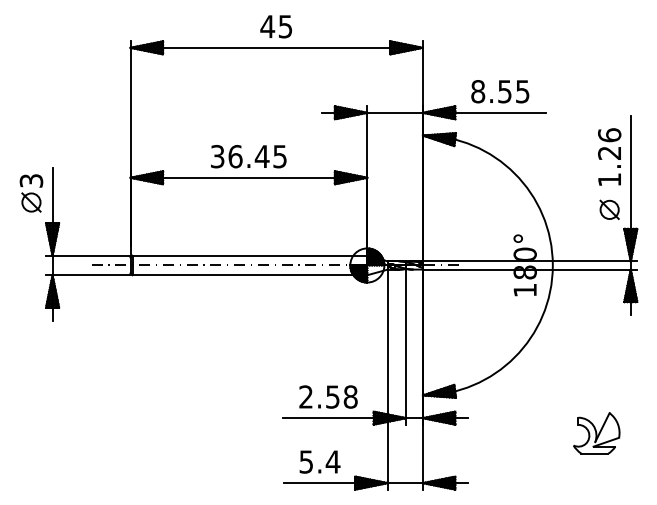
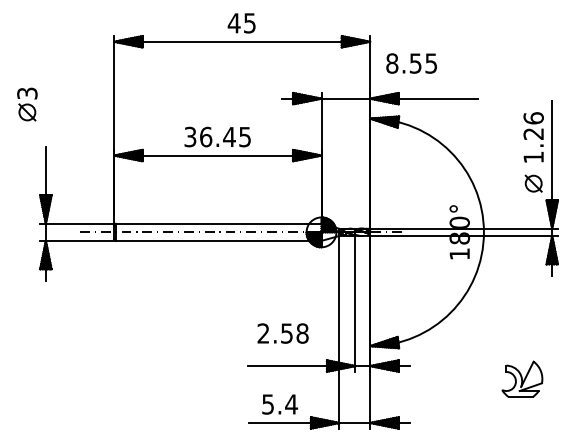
text: (500, 91) -> (411, 63), moved
part: (31, 193) -> (27, 104), moved
text: (328, 396) -> (283, 333), moved

